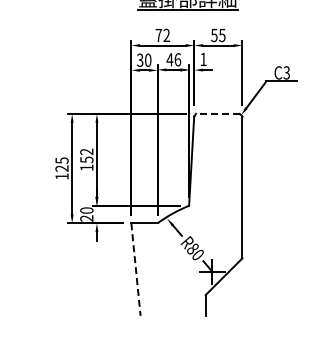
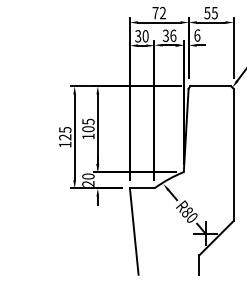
text: (169, 59) -> (165, 35), 46 -> 36
text: (203, 59) -> (197, 35), 1 -> 6
line: (217, 113) -> (210, 85), dashed -> solid
text: (86, 155) -> (88, 125), 152 -> 105
line: (136, 270) -> (134, 232), dashed -> solid

